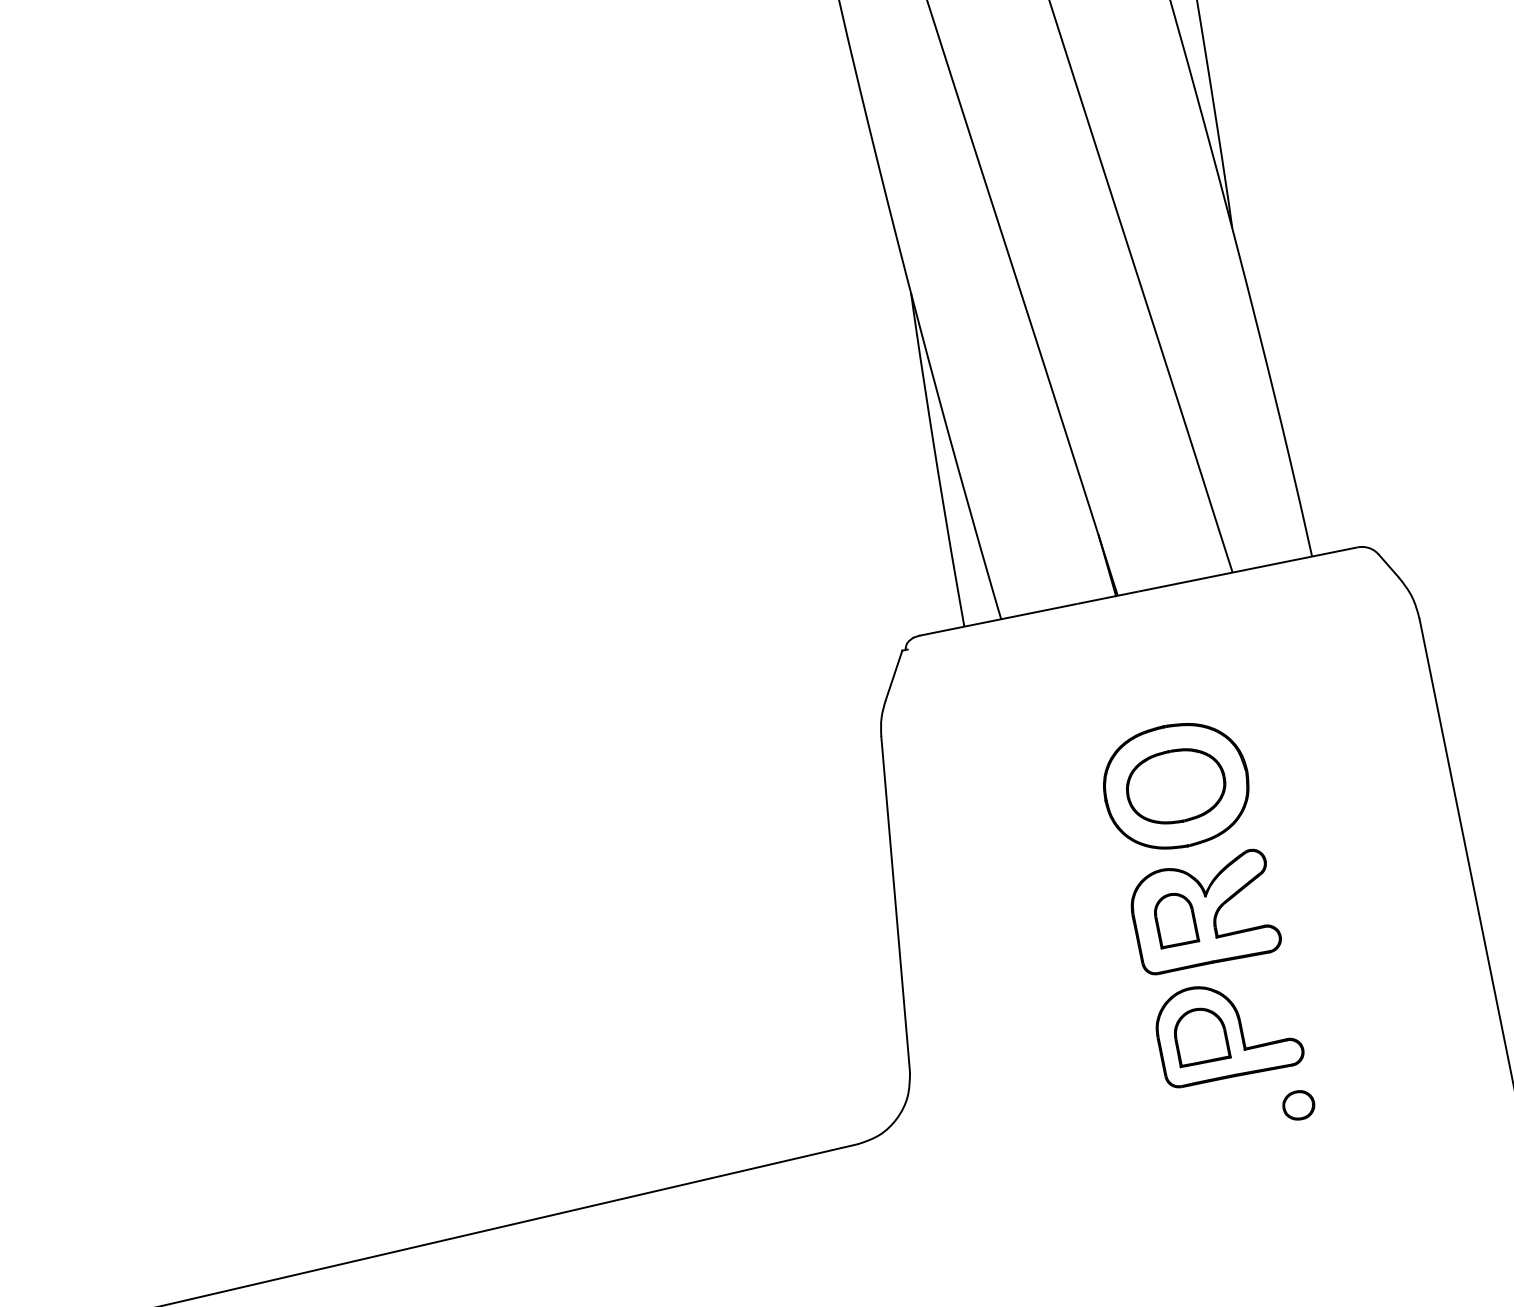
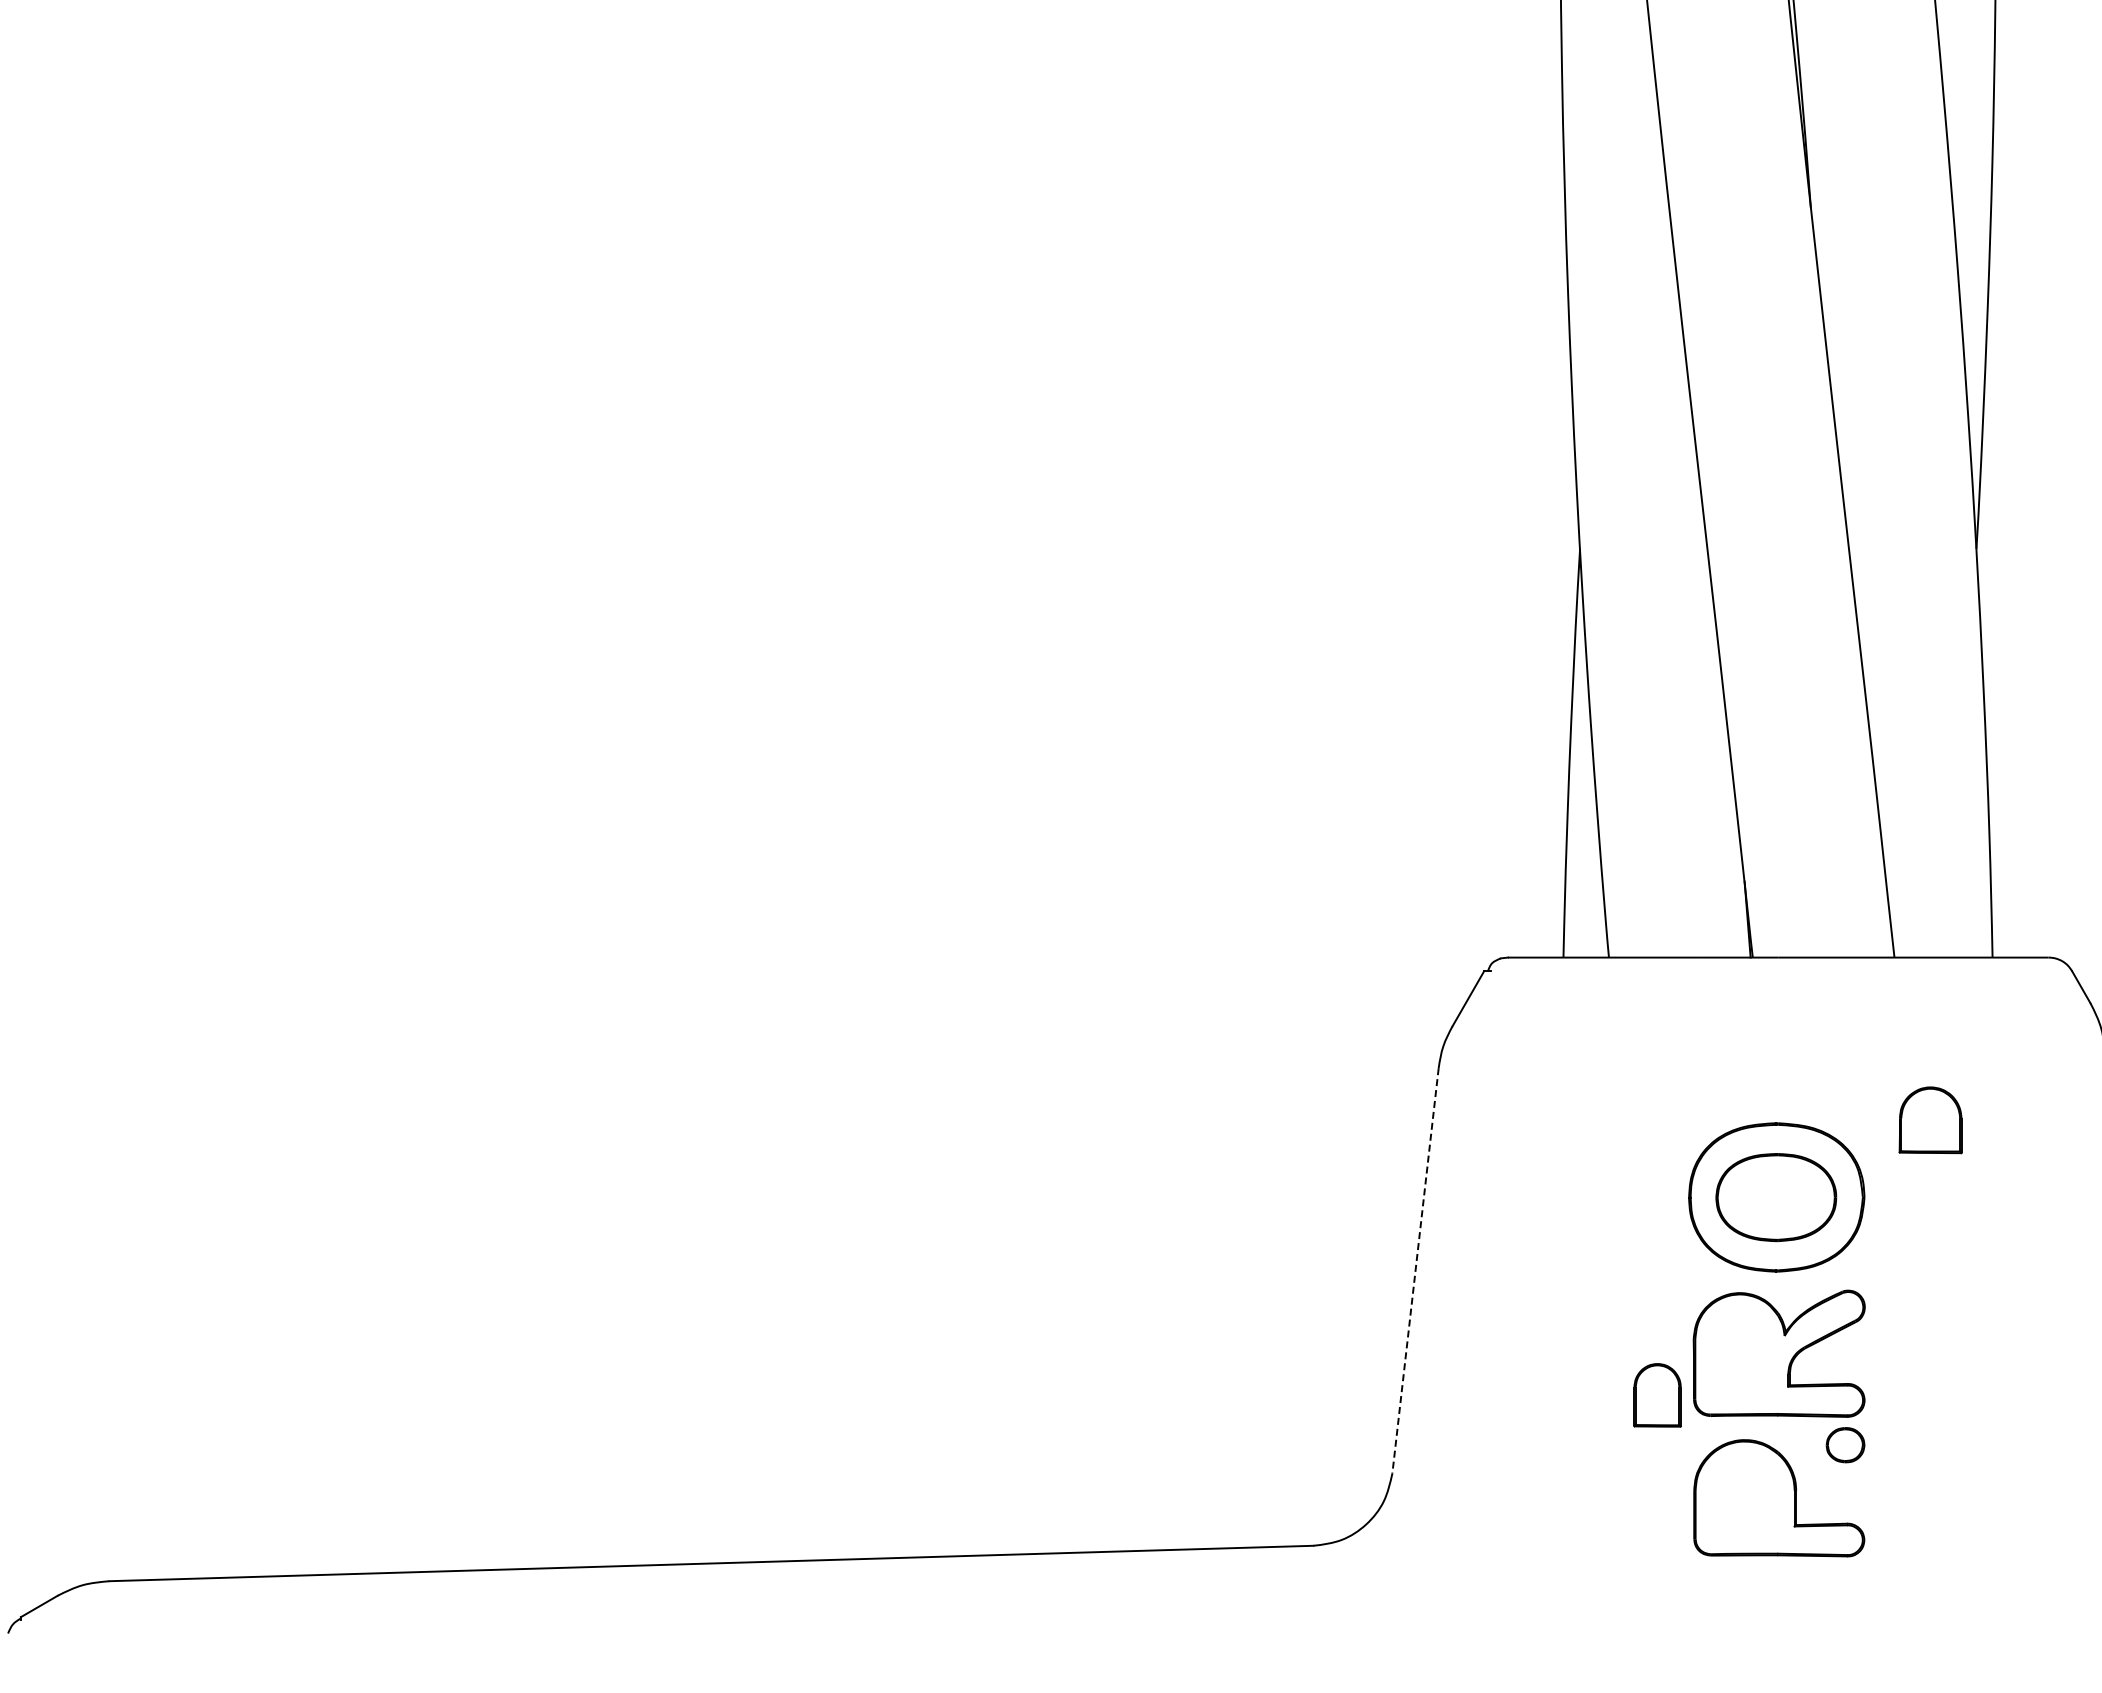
line: (895, 905) -> (1415, 1271), solid -> dashed
part: (1175, 919) -> (1657, 1395), moved
part: (1200, 1036) -> (1930, 1120), moved
part: (1298, 1105) -> (1845, 1445), moved

